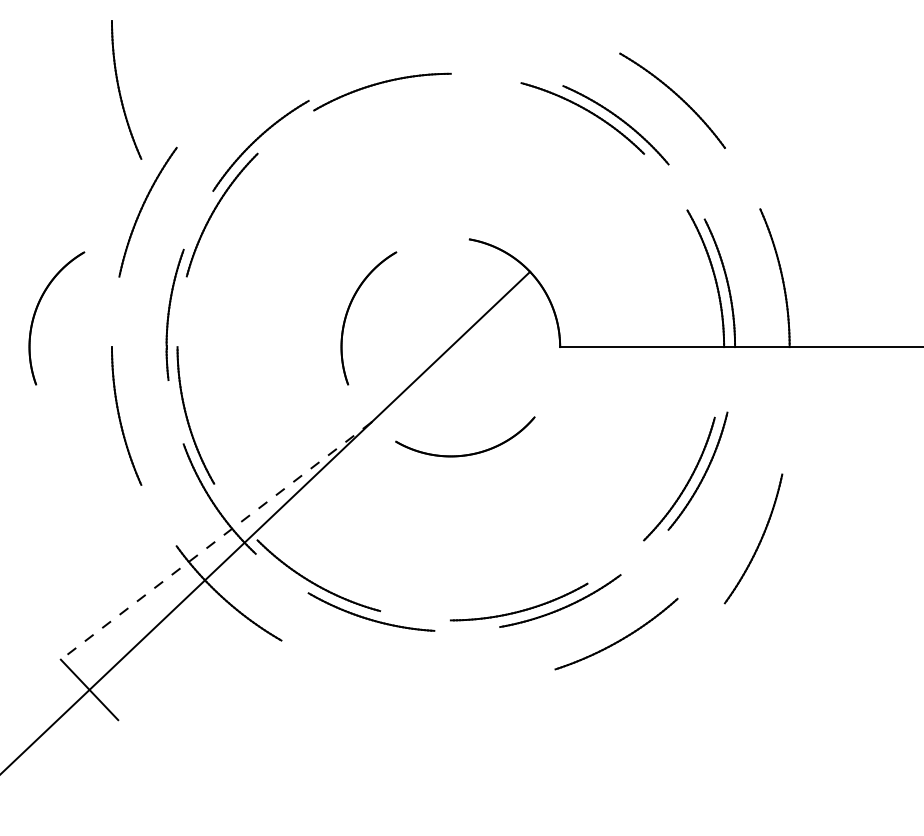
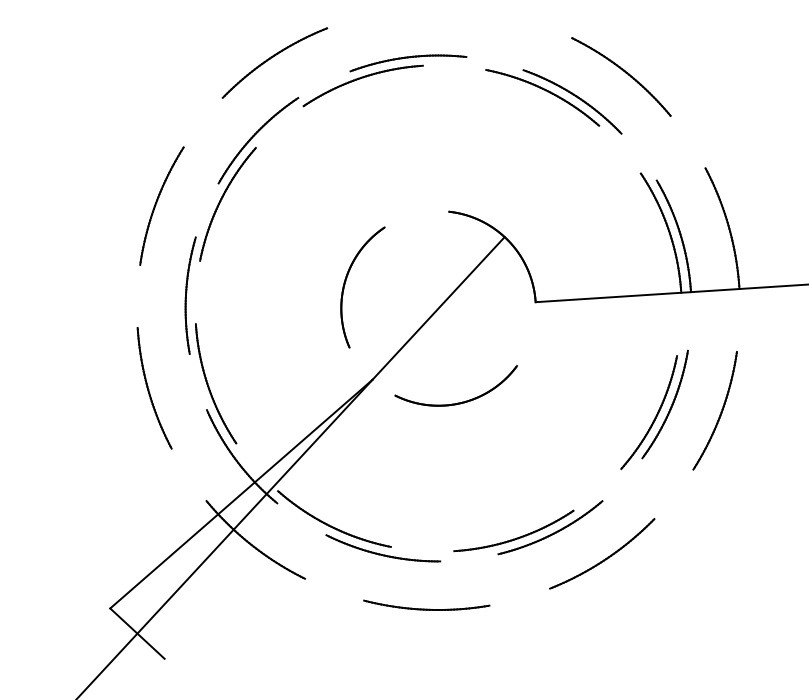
part: (285, 59) -> (275, 62), added
part: (434, 68) -> (408, 61), added
part: (120, 90) -> (130, 99), removed
part: (36, 312) -> (68, 301), removed
part: (759, 540) -> (720, 411), moved
line: (215, 541) -> (240, 494), dashed -> solid
part: (416, 677) -> (427, 603), added

